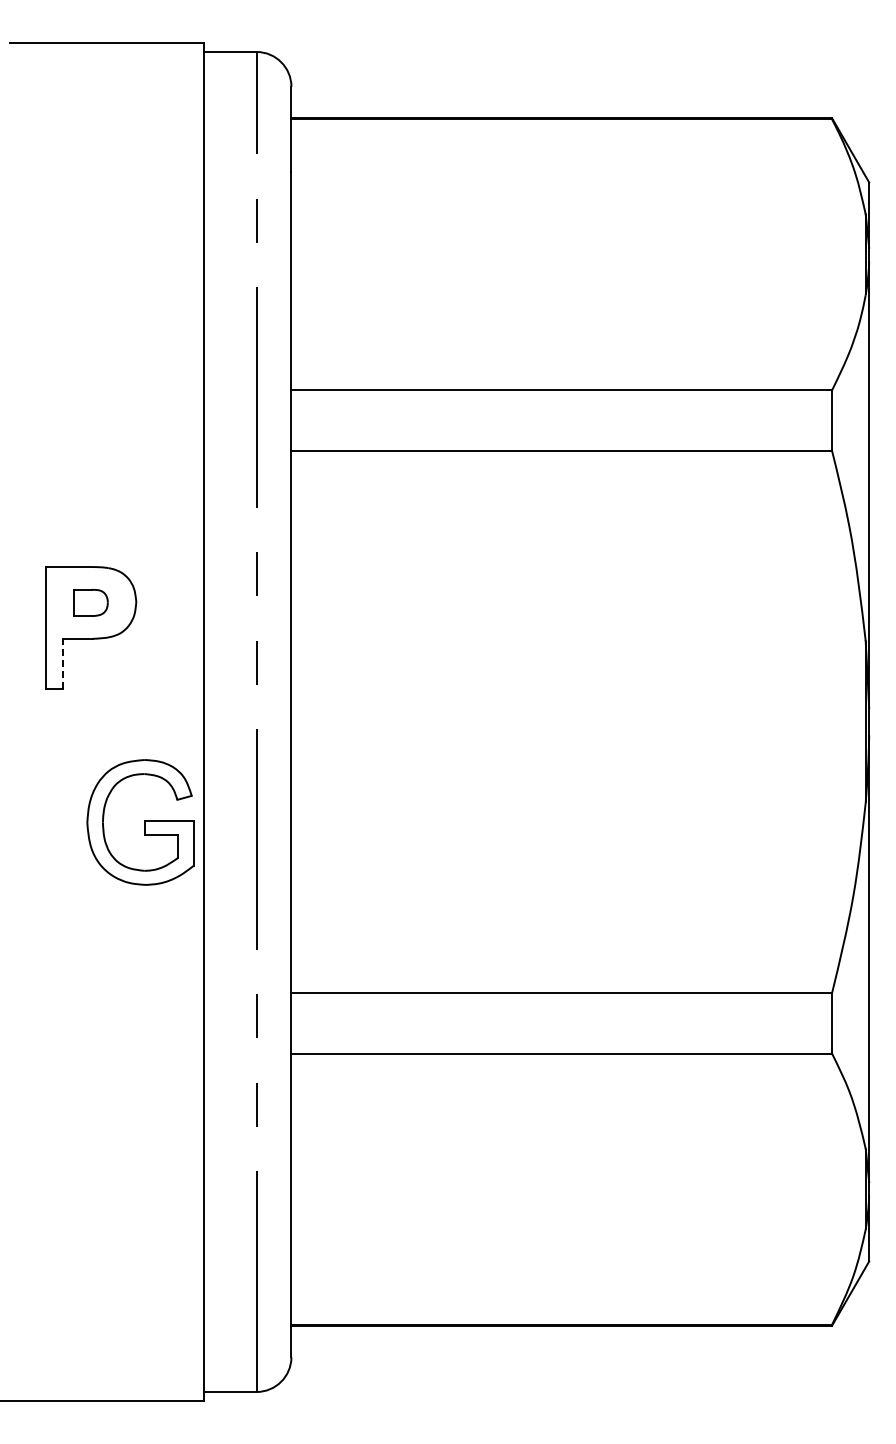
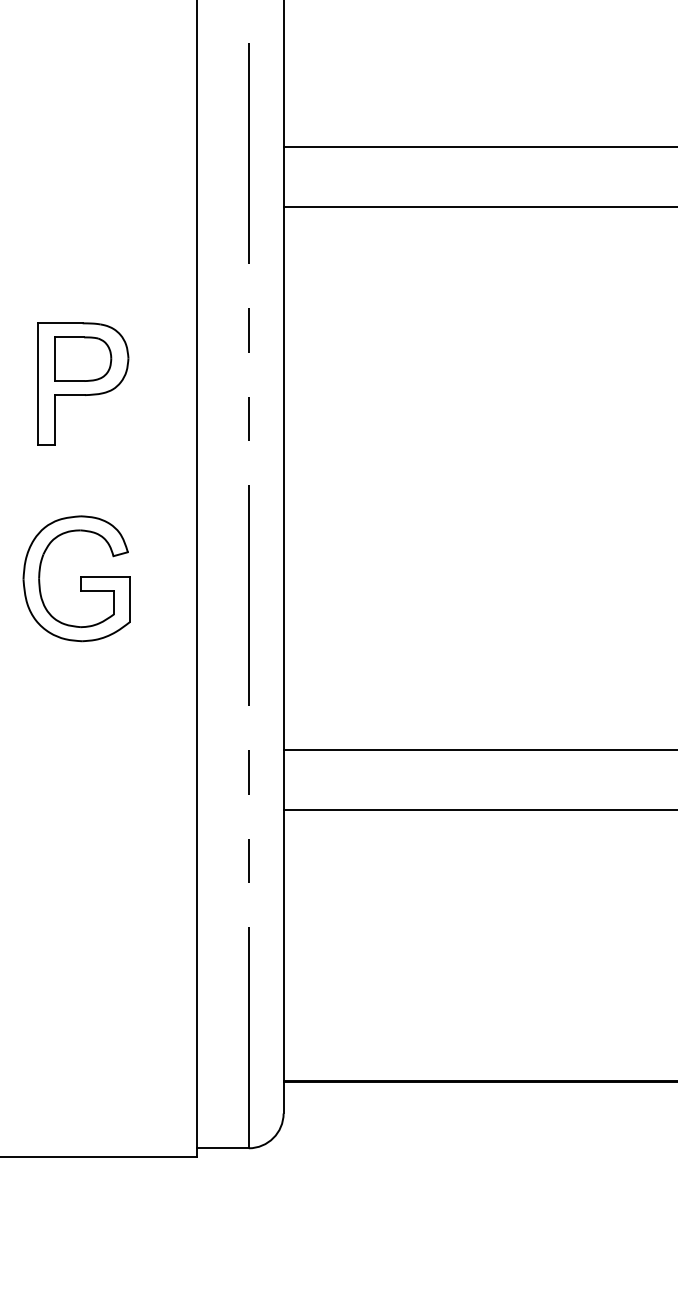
part: (90, 602) -> (82, 358), size x1.67
line: (62, 663) -> (54, 419), dashed -> solid
part: (140, 822) -> (76, 578), moved

